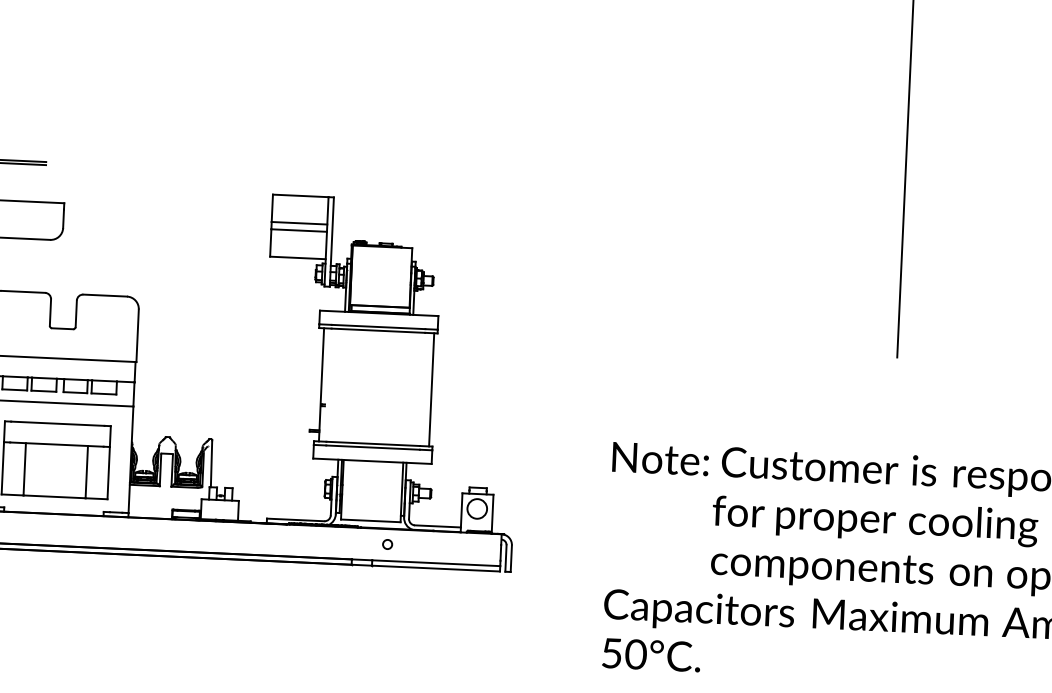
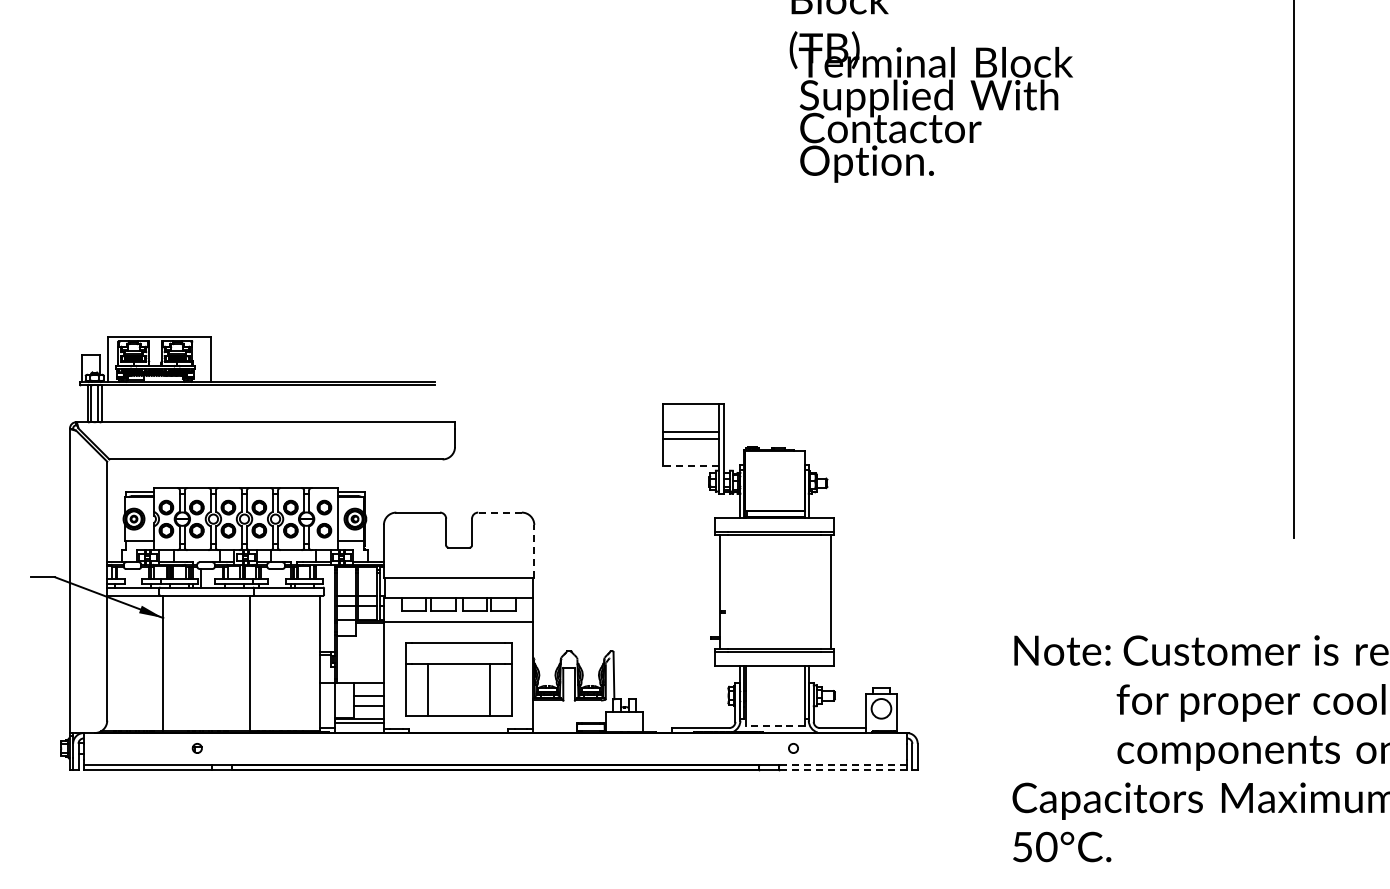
line: (297, 258) -> (690, 466), solid -> dashed
line: (105, 295) -> (500, 512), solid -> dashed
line: (137, 335) -> (534, 550), solid -> dashed
line: (370, 520) -> (775, 725), solid -> dashed
line: (435, 562) -> (842, 764), solid -> dashed
line: (435, 568) -> (842, 770), solid -> dashed

